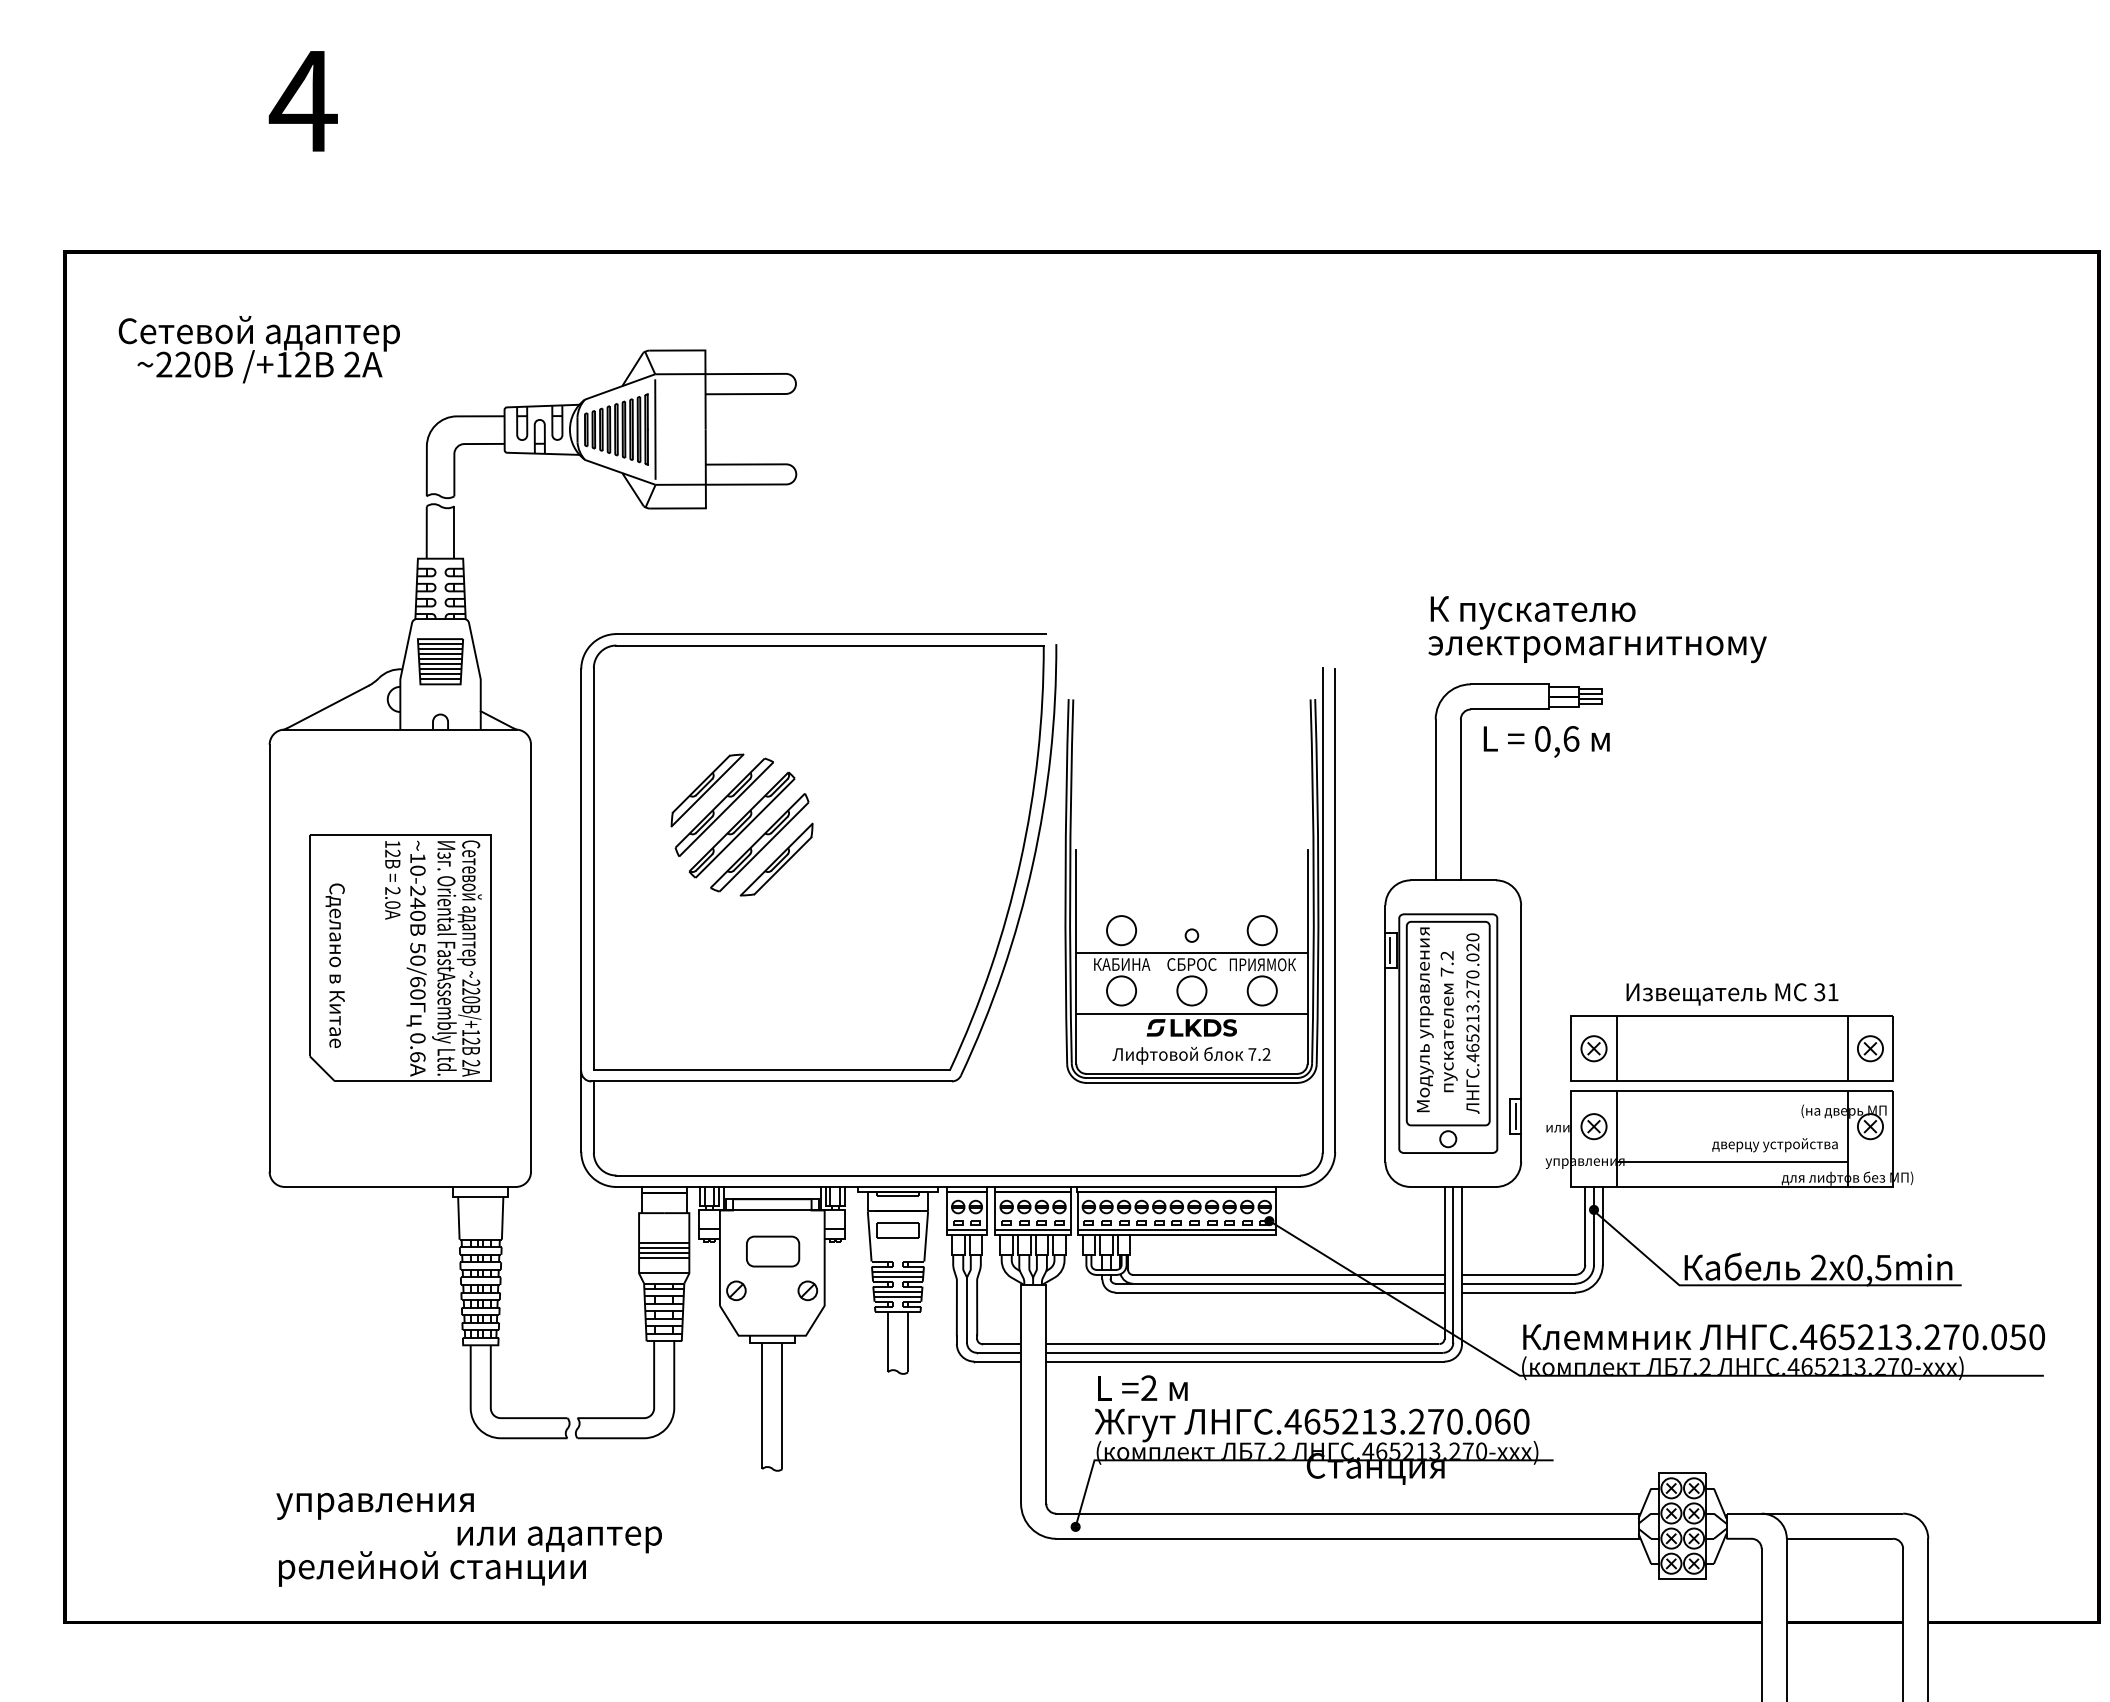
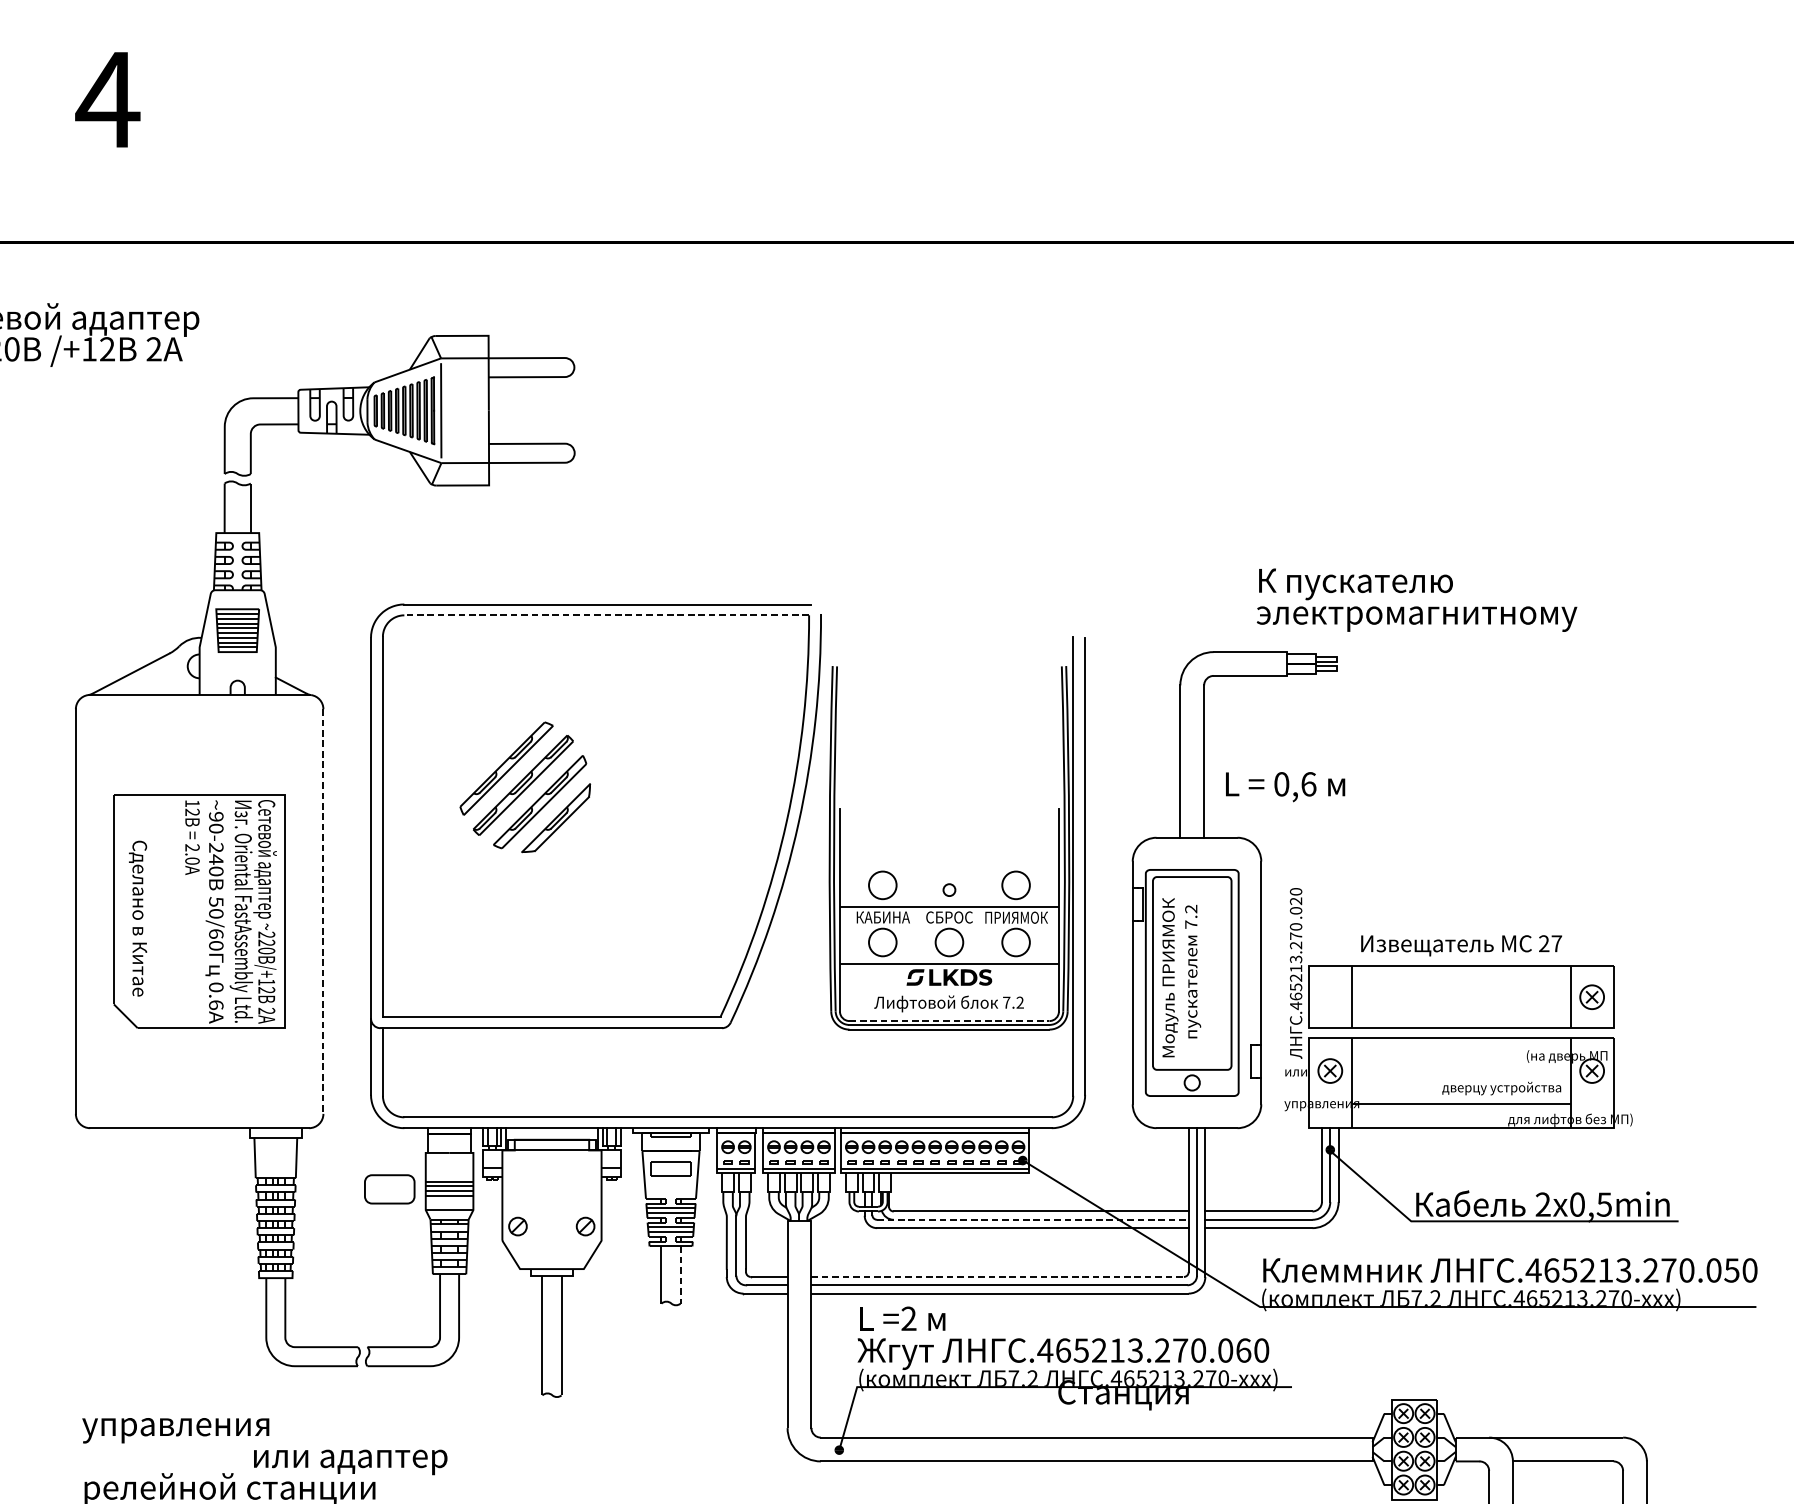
text: (1597, 629) -> (1416, 600), moved
line: (830, 645) -> (607, 615), solid -> dashed
text: (1546, 741) -> (1285, 786), moved
part: (707, 790) -> (490, 752), removed
text: (417, 858) -> (215, 817), ~10-240 -> ~90-240
line: (1390, 950) -> (1137, 904), removed
line: (531, 958) -> (323, 911), solid -> dashed
text: (1424, 982) -> (1169, 934), управления -> ПРИЯМОК
text: (1826, 992) -> (1550, 943), 31 -> 27
text: (1472, 1023) -> (1295, 973), moved
part: (1593, 1048) -> (1329, 997), removed
line: (1191, 1073) -> (949, 1020), solid -> dashed
line: (1516, 1116) -> (1256, 1061), removed
part: (773, 1251) -> (390, 1189), moved
line: (1280, 1283) -> (1033, 1219), solid -> dashed
line: (908, 1342) -> (680, 1275), solid -> dashed
line: (1242, 1344) -> (997, 1277), solid -> dashed

